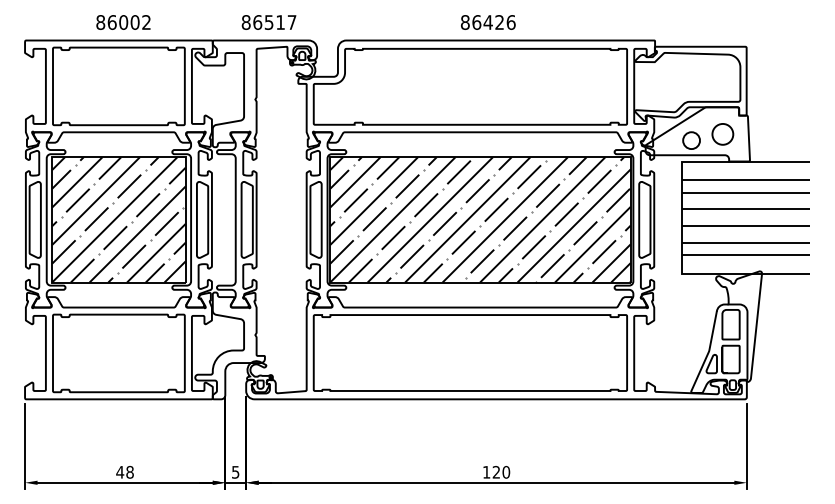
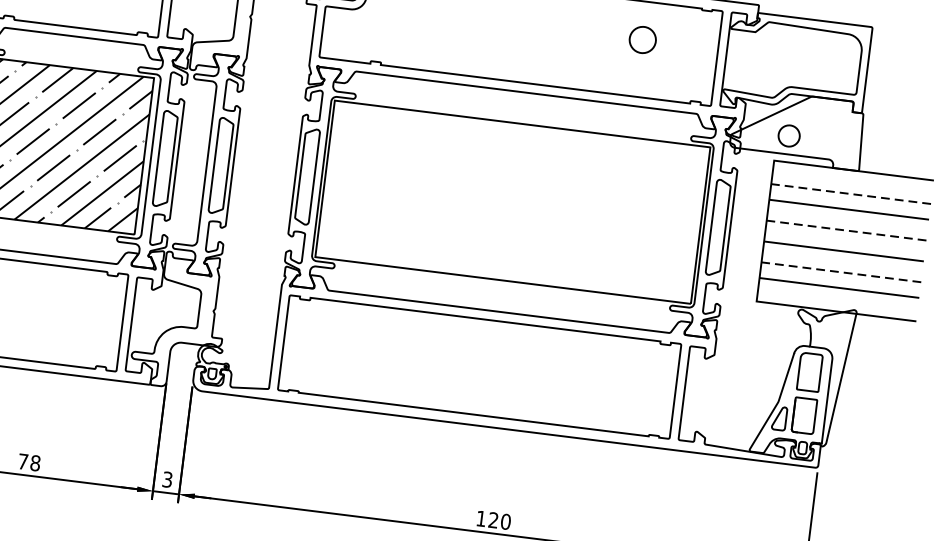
circle: (722, 134) -> (642, 40), moved
line: (746, 180) -> (851, 194), solid -> dashed
line: (746, 209) -> (847, 230), solid -> dashed
hatch: (480, 219) -> (513, 201), removed
line: (746, 242) -> (841, 271), solid -> dashed
text: (235, 471) -> (167, 478), 5 -> 3
text: (120, 472) -> (23, 461), 48 -> 78

